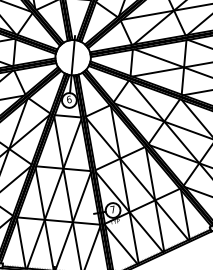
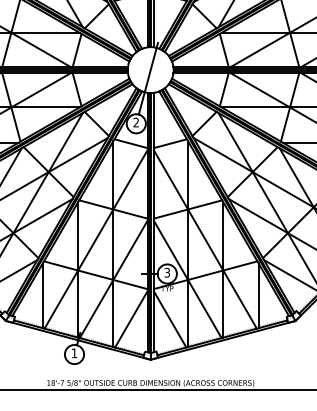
text: (69, 99) -> (136, 122), 6 -> 2
text: (113, 209) -> (167, 272), 7 -> 3

